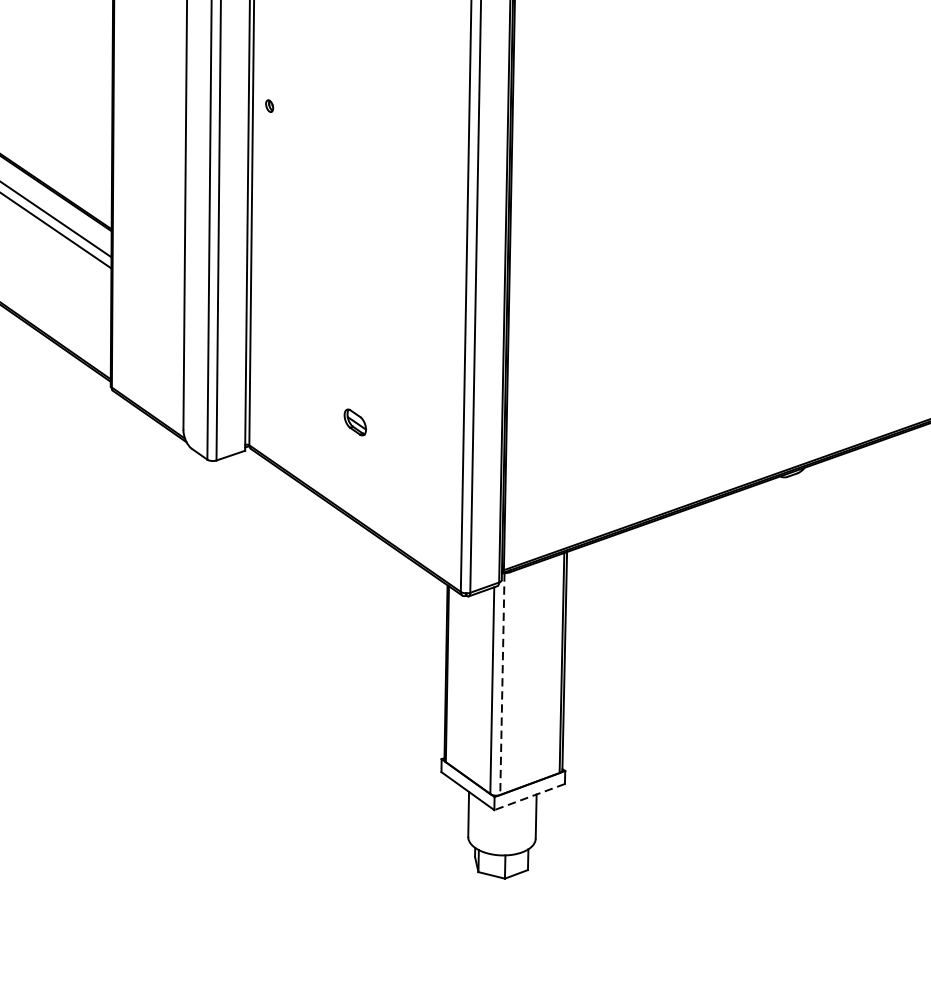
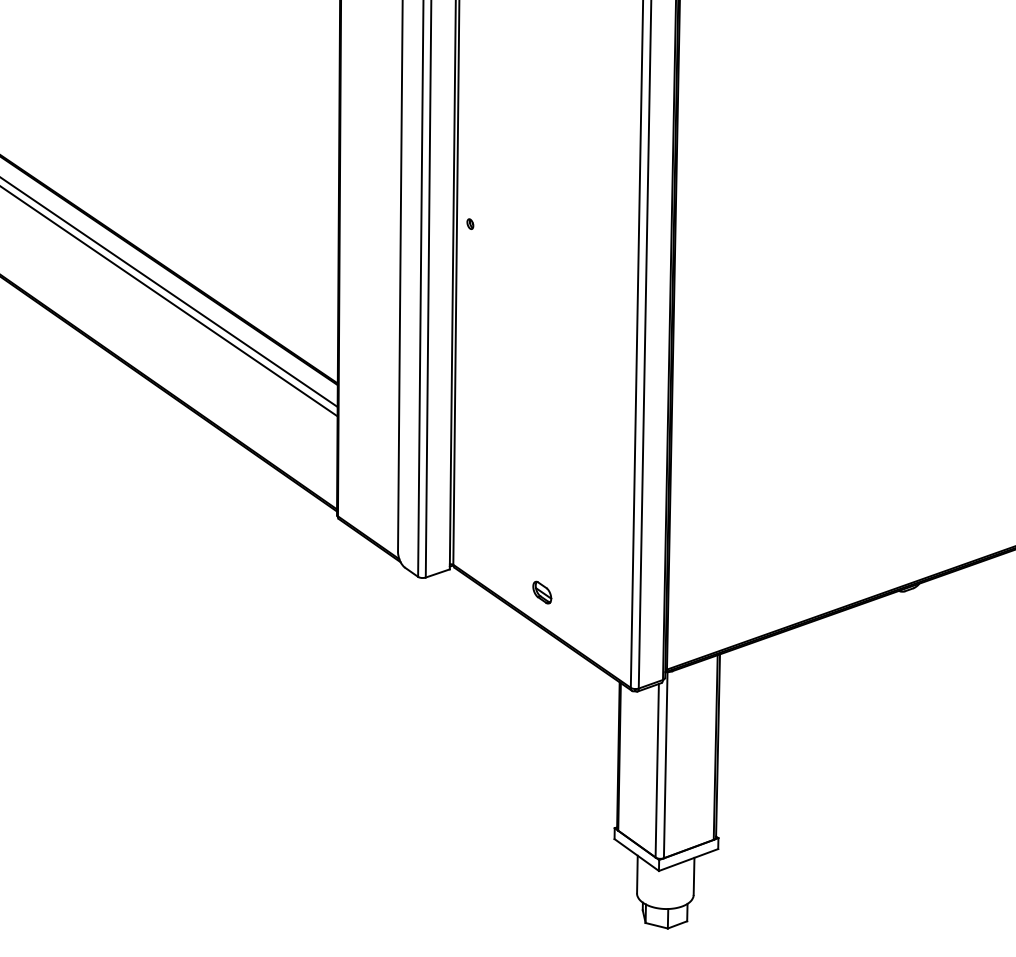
part: (269, 105) -> (470, 223), moved
part: (355, 422) -> (542, 592), moved
line: (502, 684) -> (665, 765), dashed -> solid
line: (529, 797) -> (688, 860), dashed -> solid

